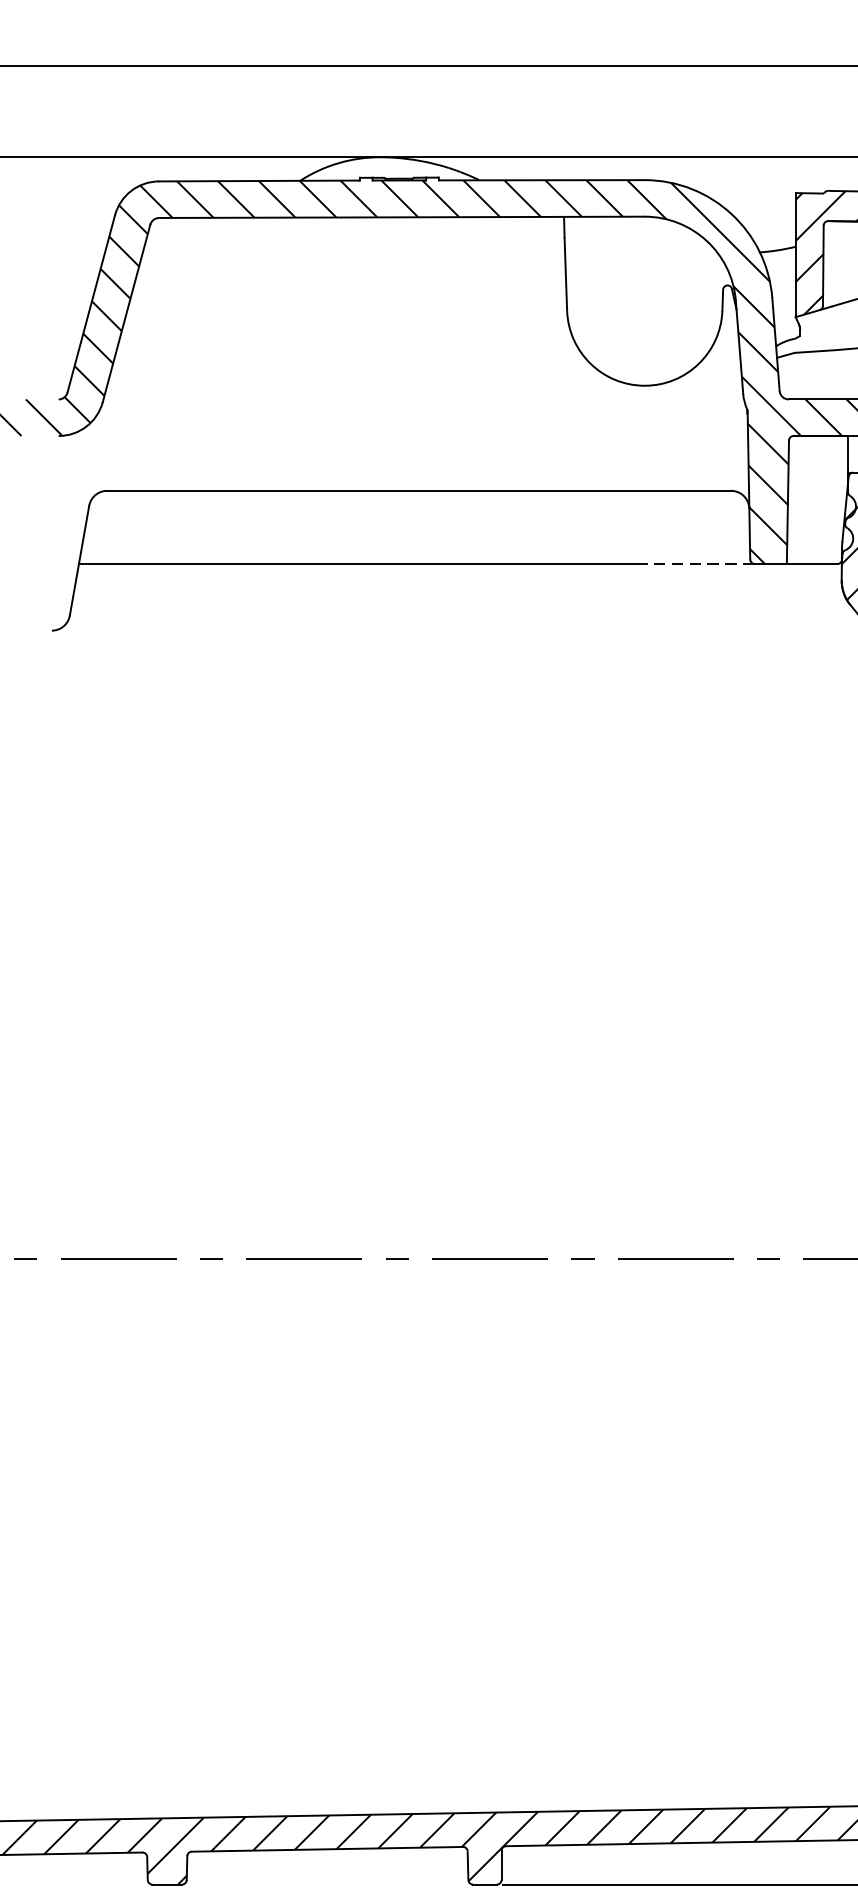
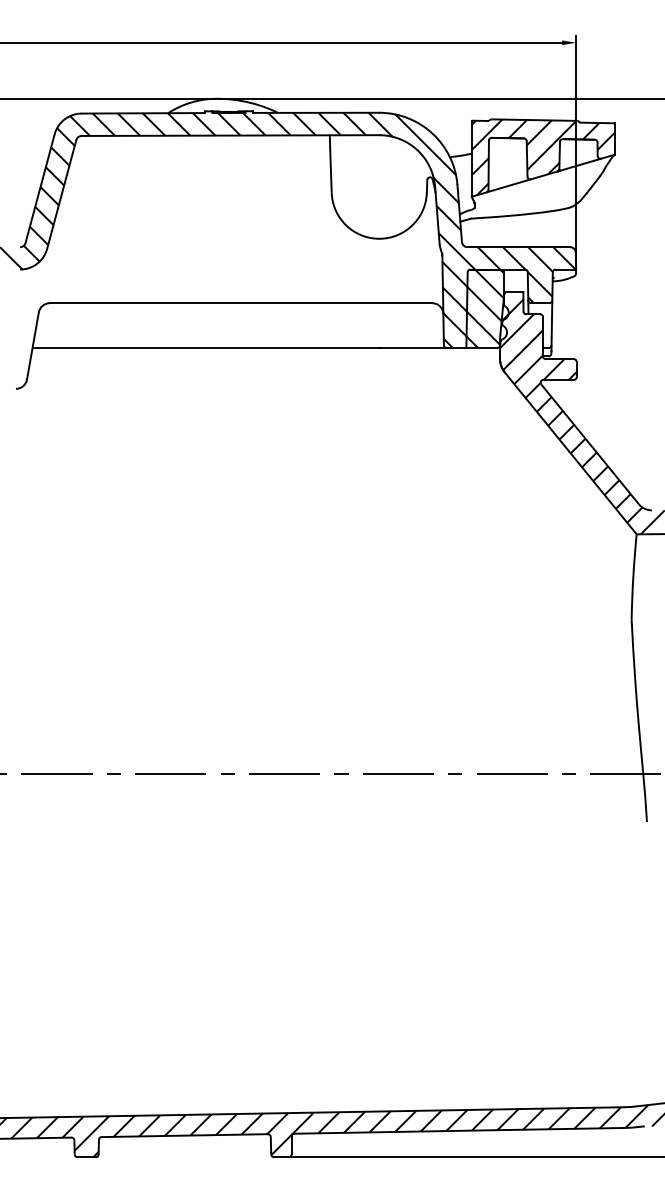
hatch: (816, 499) -> (484, 308), added
line: (700, 563) -> (413, 347), dashed -> solid

